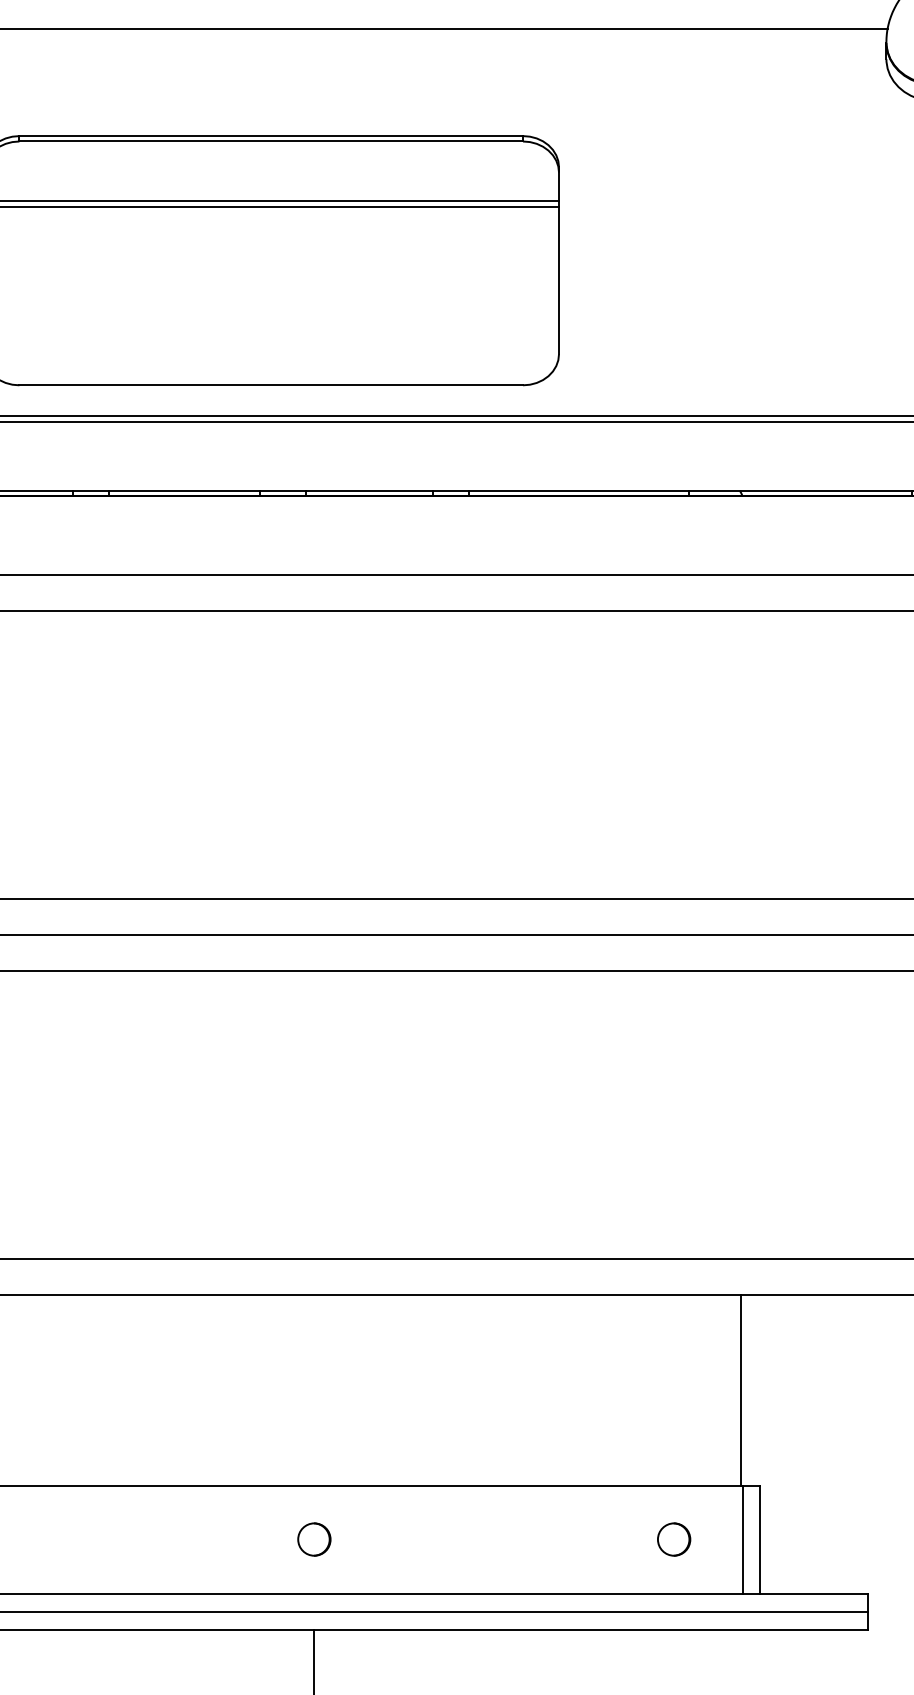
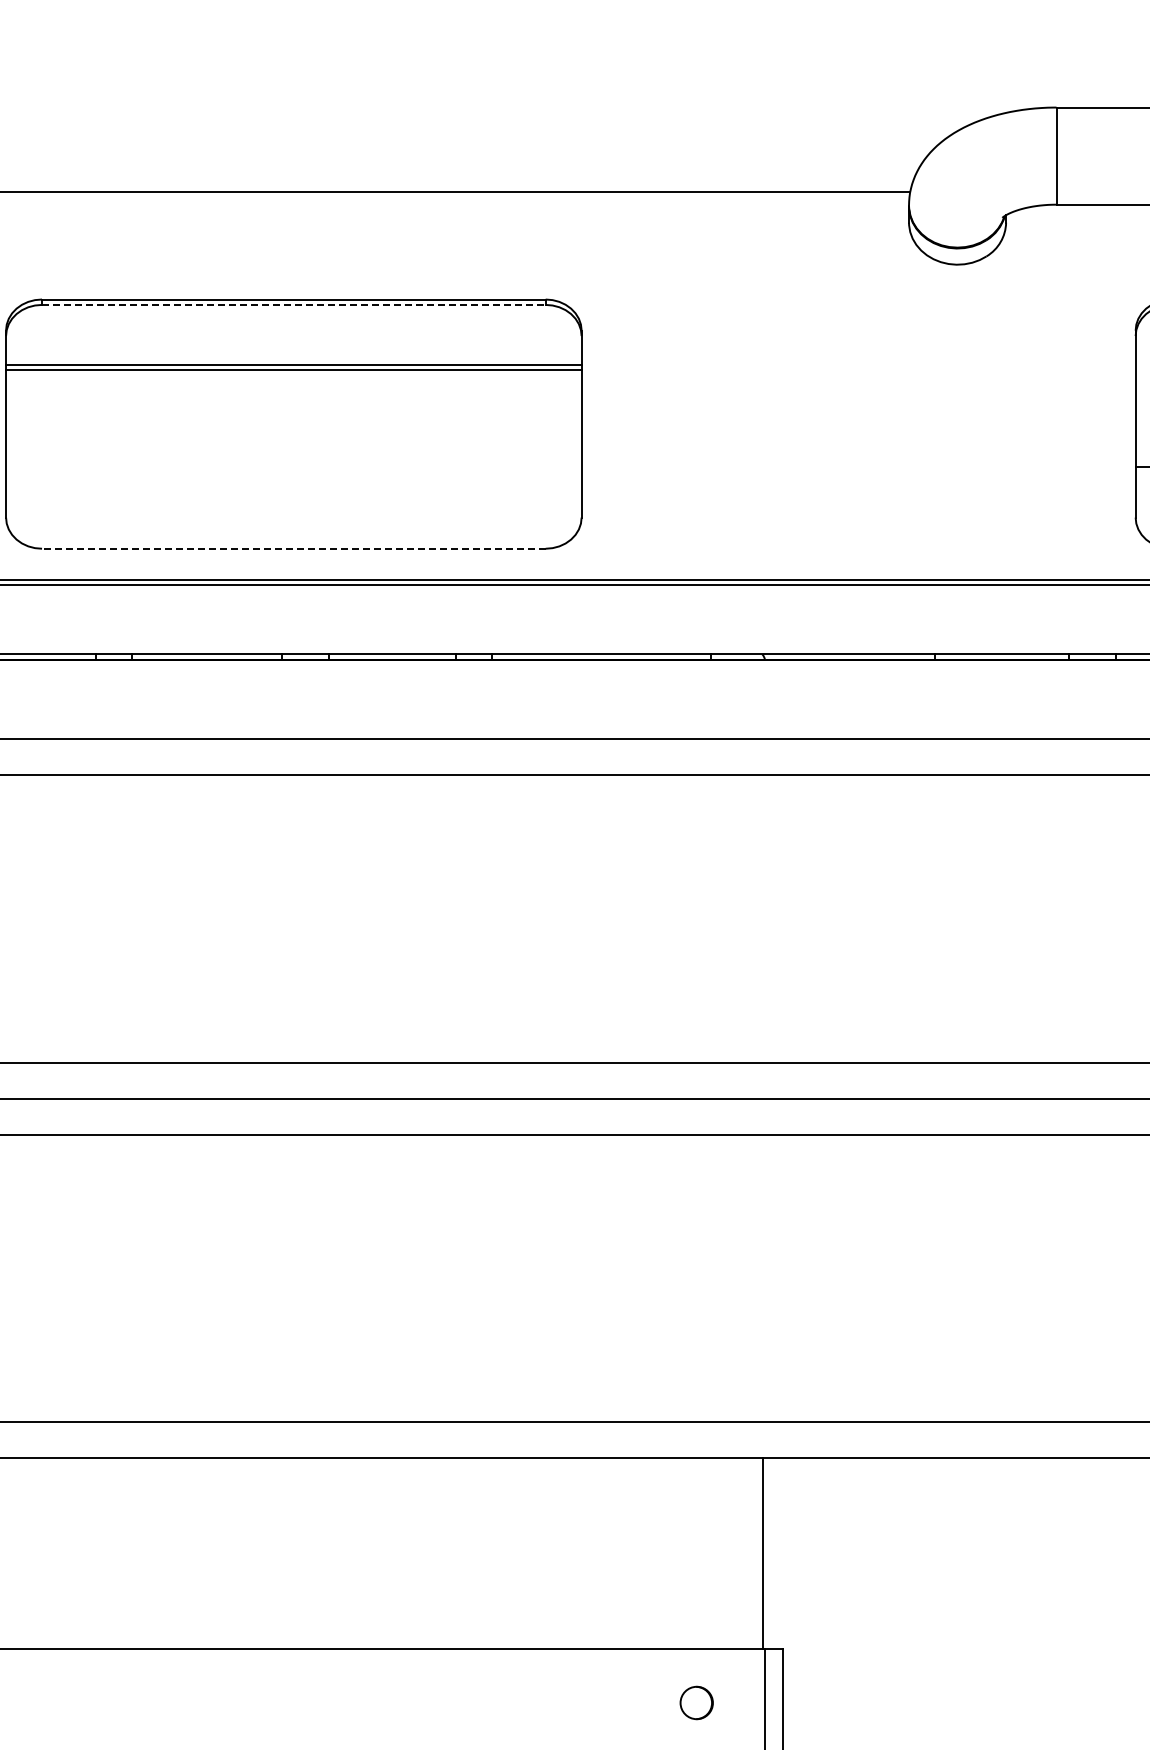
line: (270, 141) -> (293, 304), solid -> dashed
line: (270, 385) -> (293, 548), solid -> dashed
part: (314, 1539) -> (337, 1702), removed

